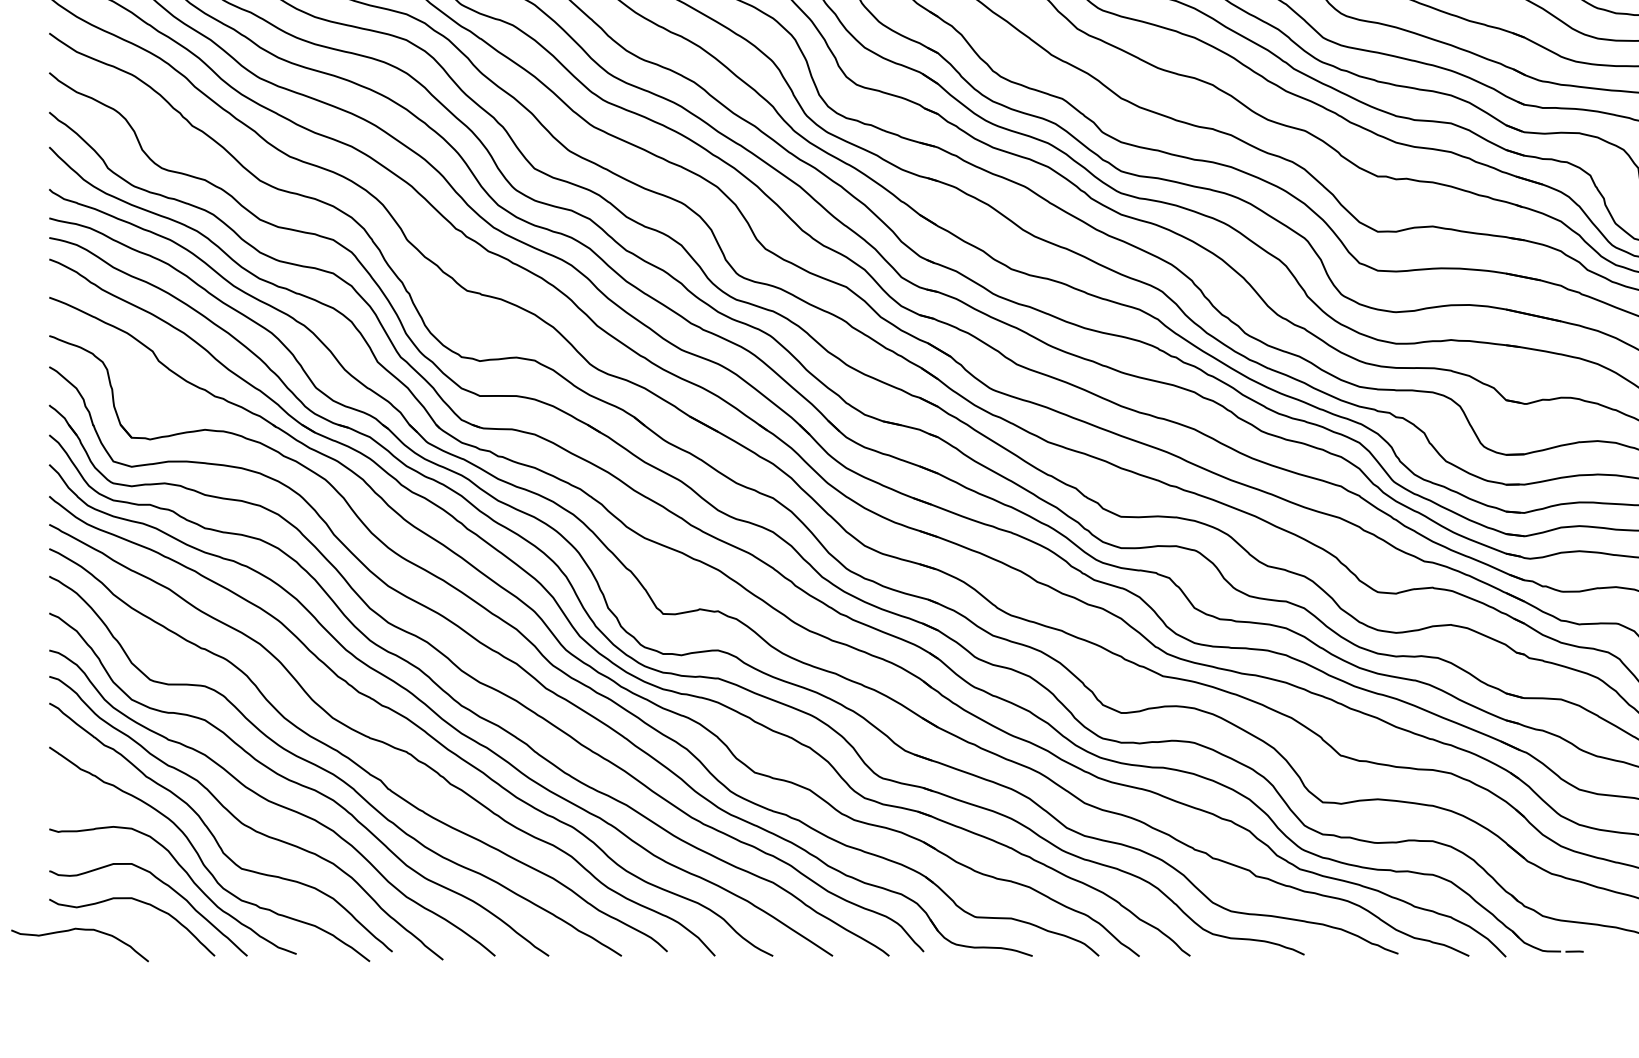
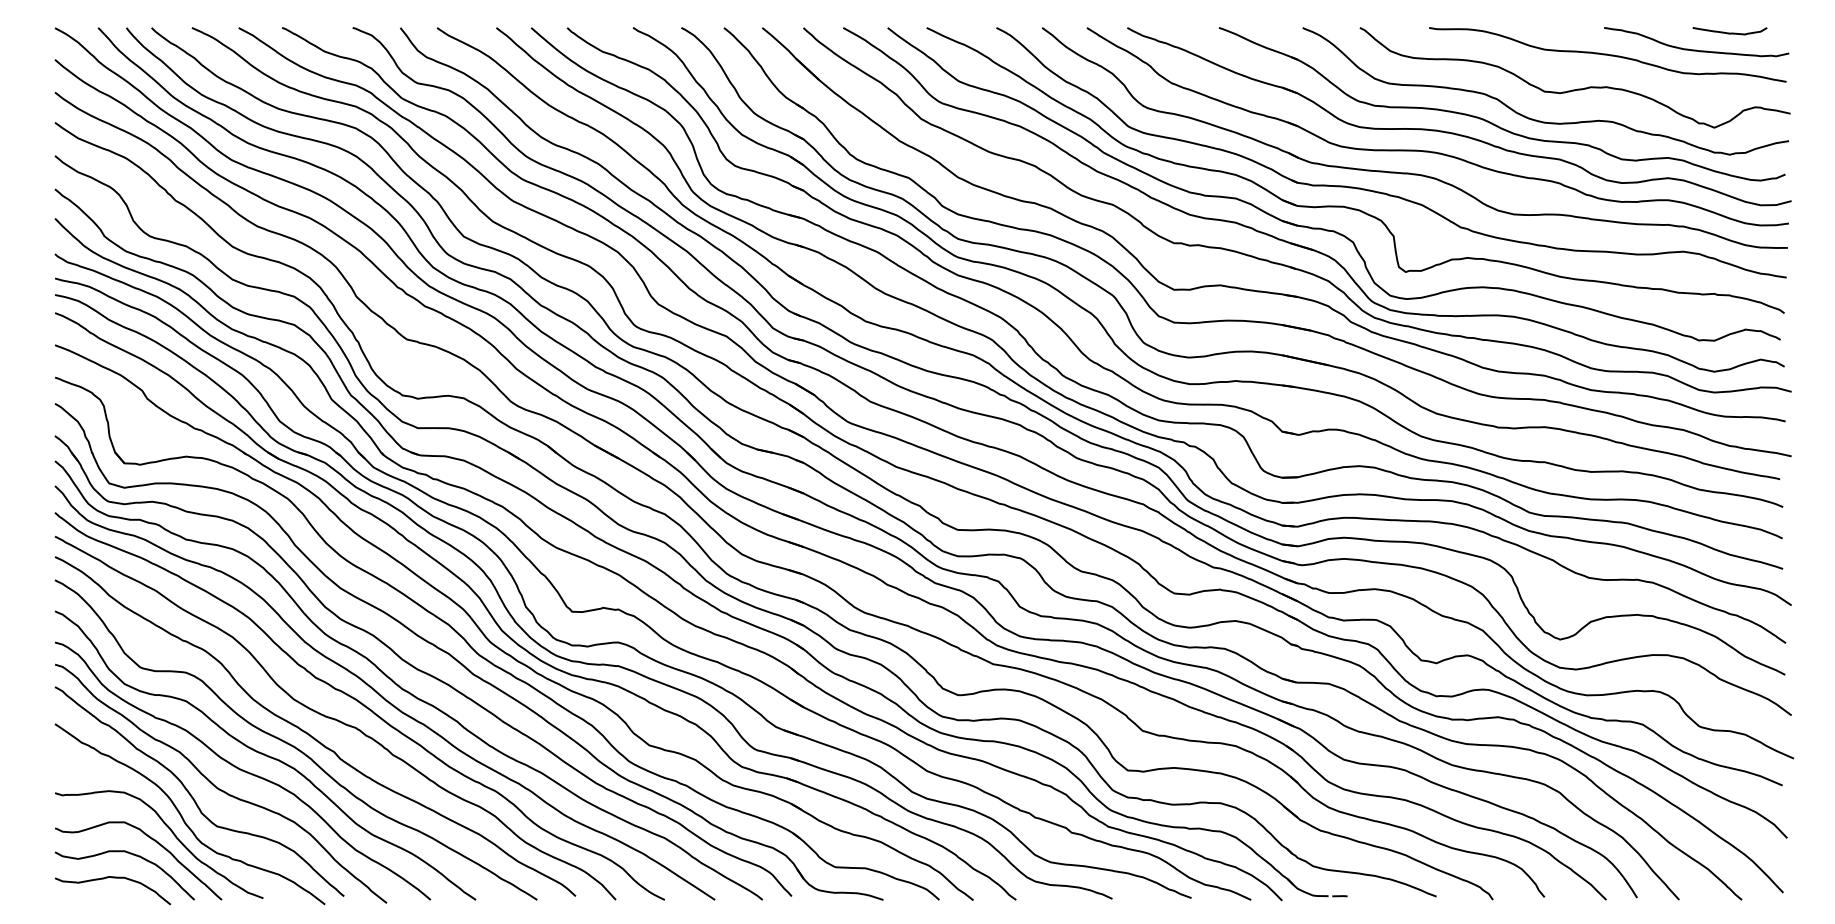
curve: (79, 930) -> (112, 878), moved

